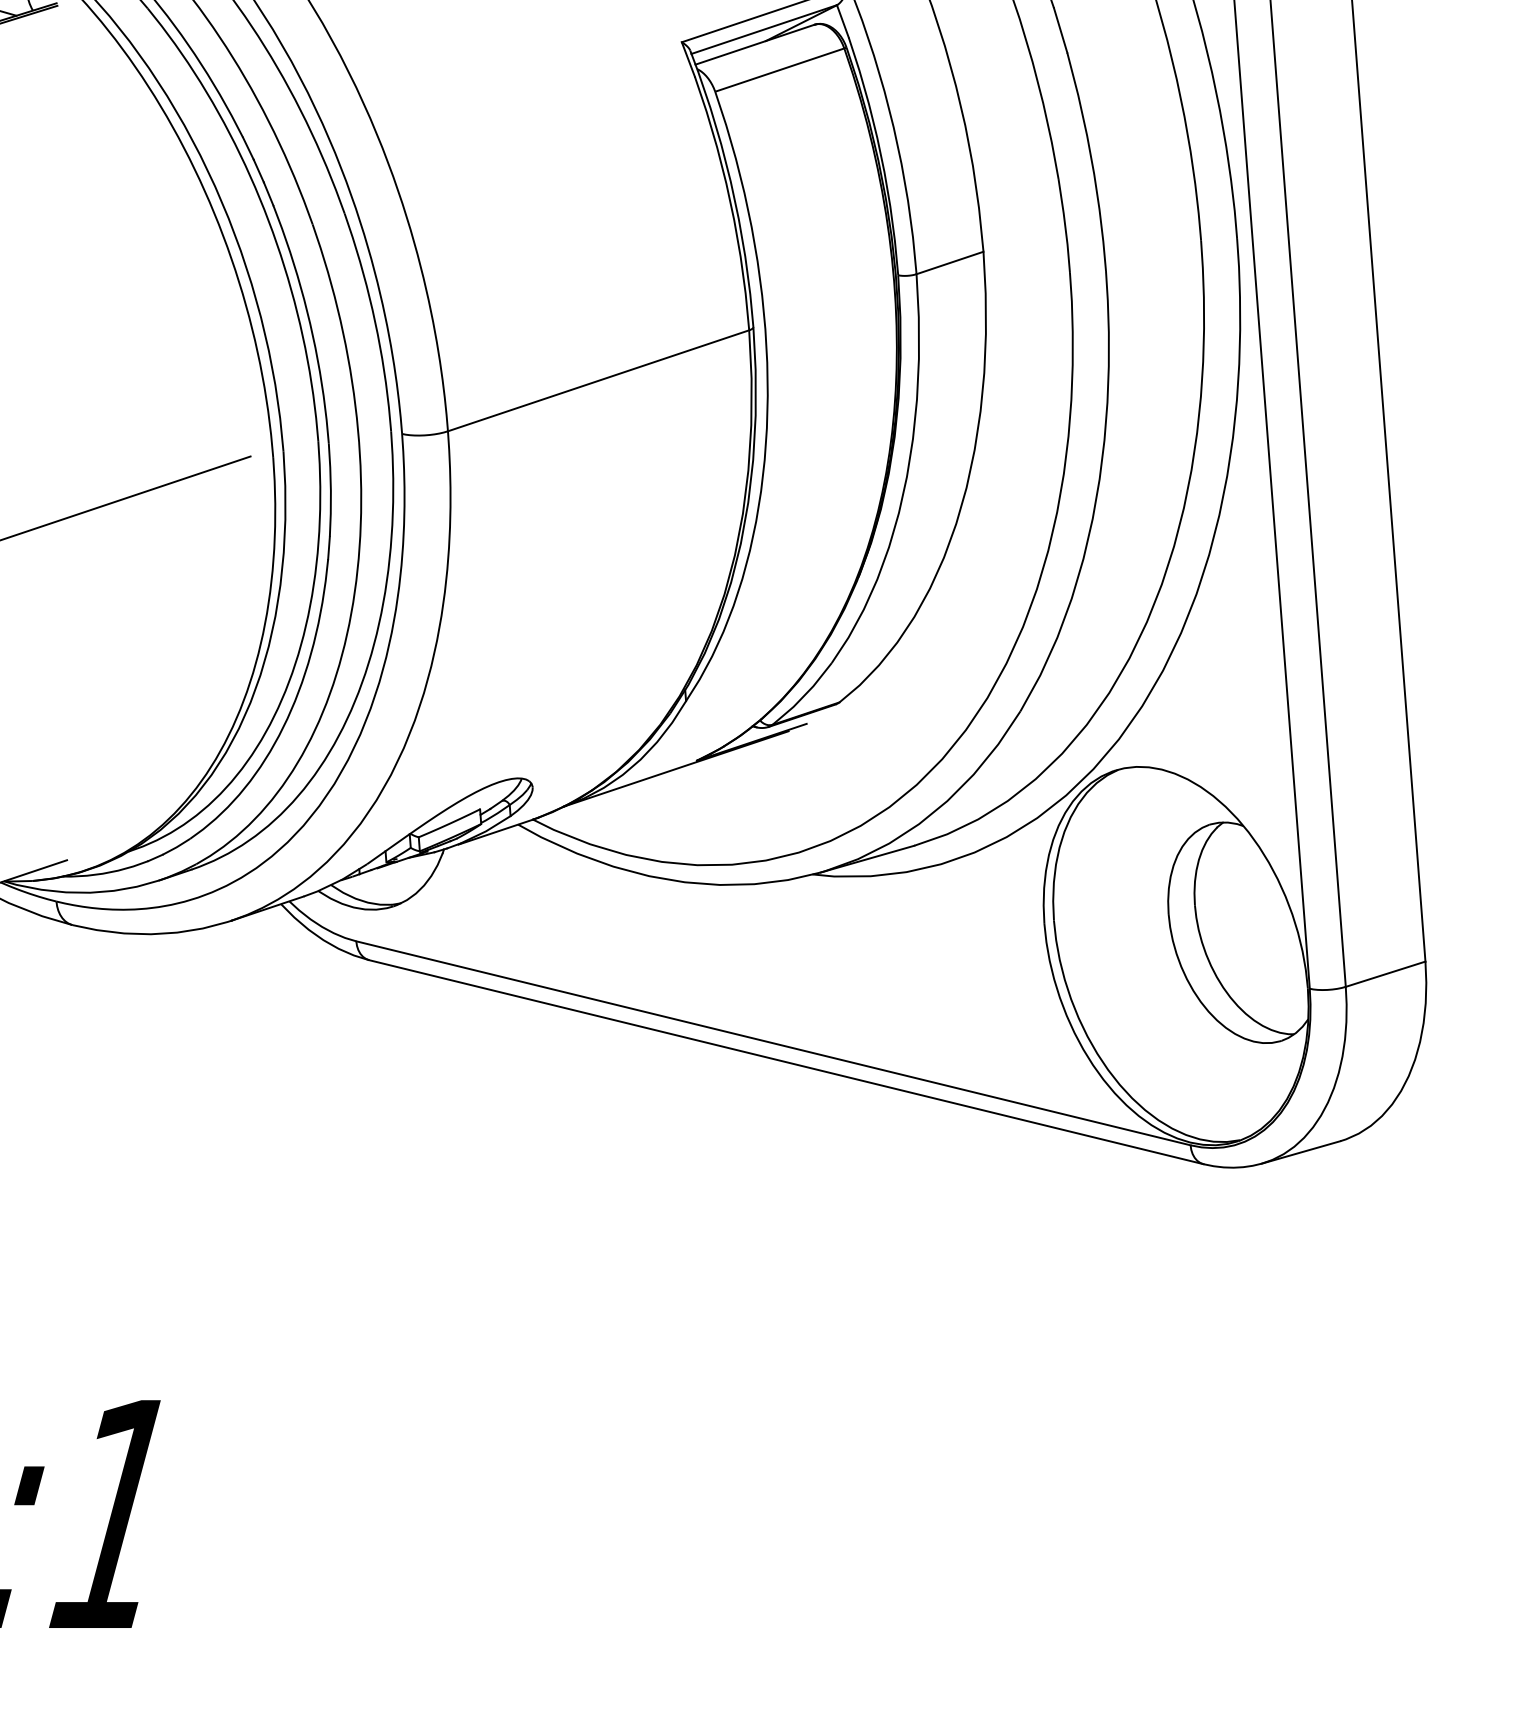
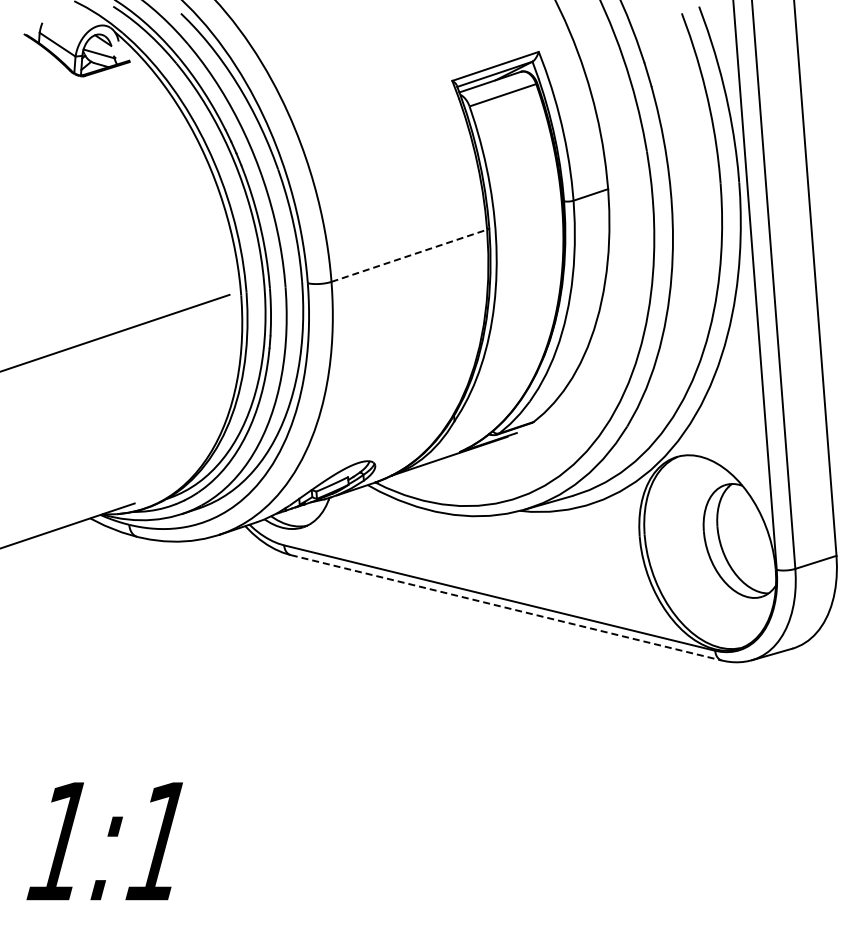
line: (598, 380) -> (409, 255), solid -> dashed
line: (786, 1061) -> (506, 607), solid -> dashed

